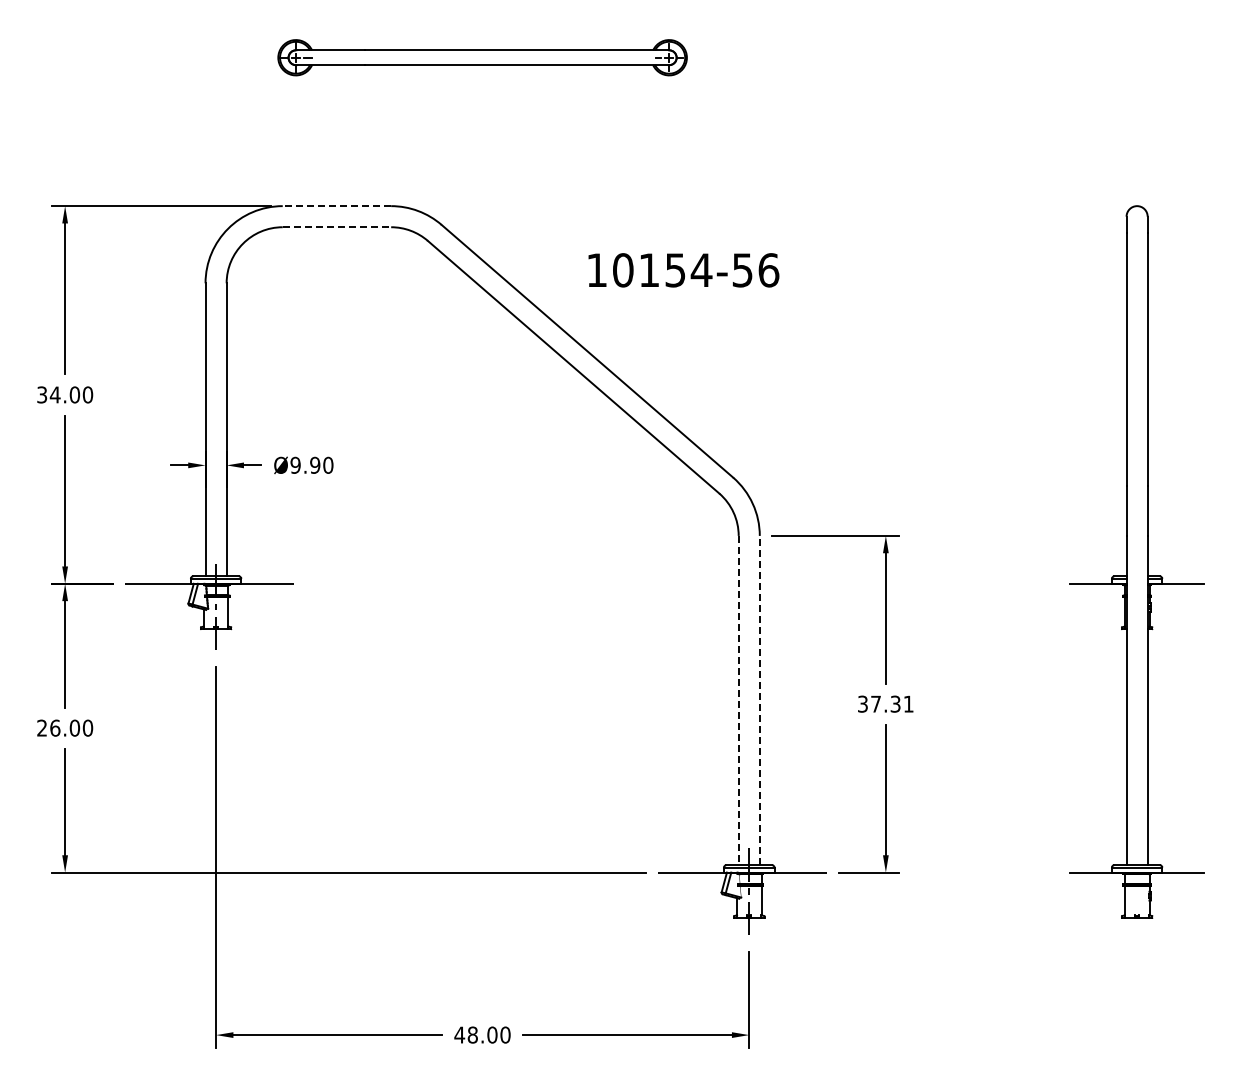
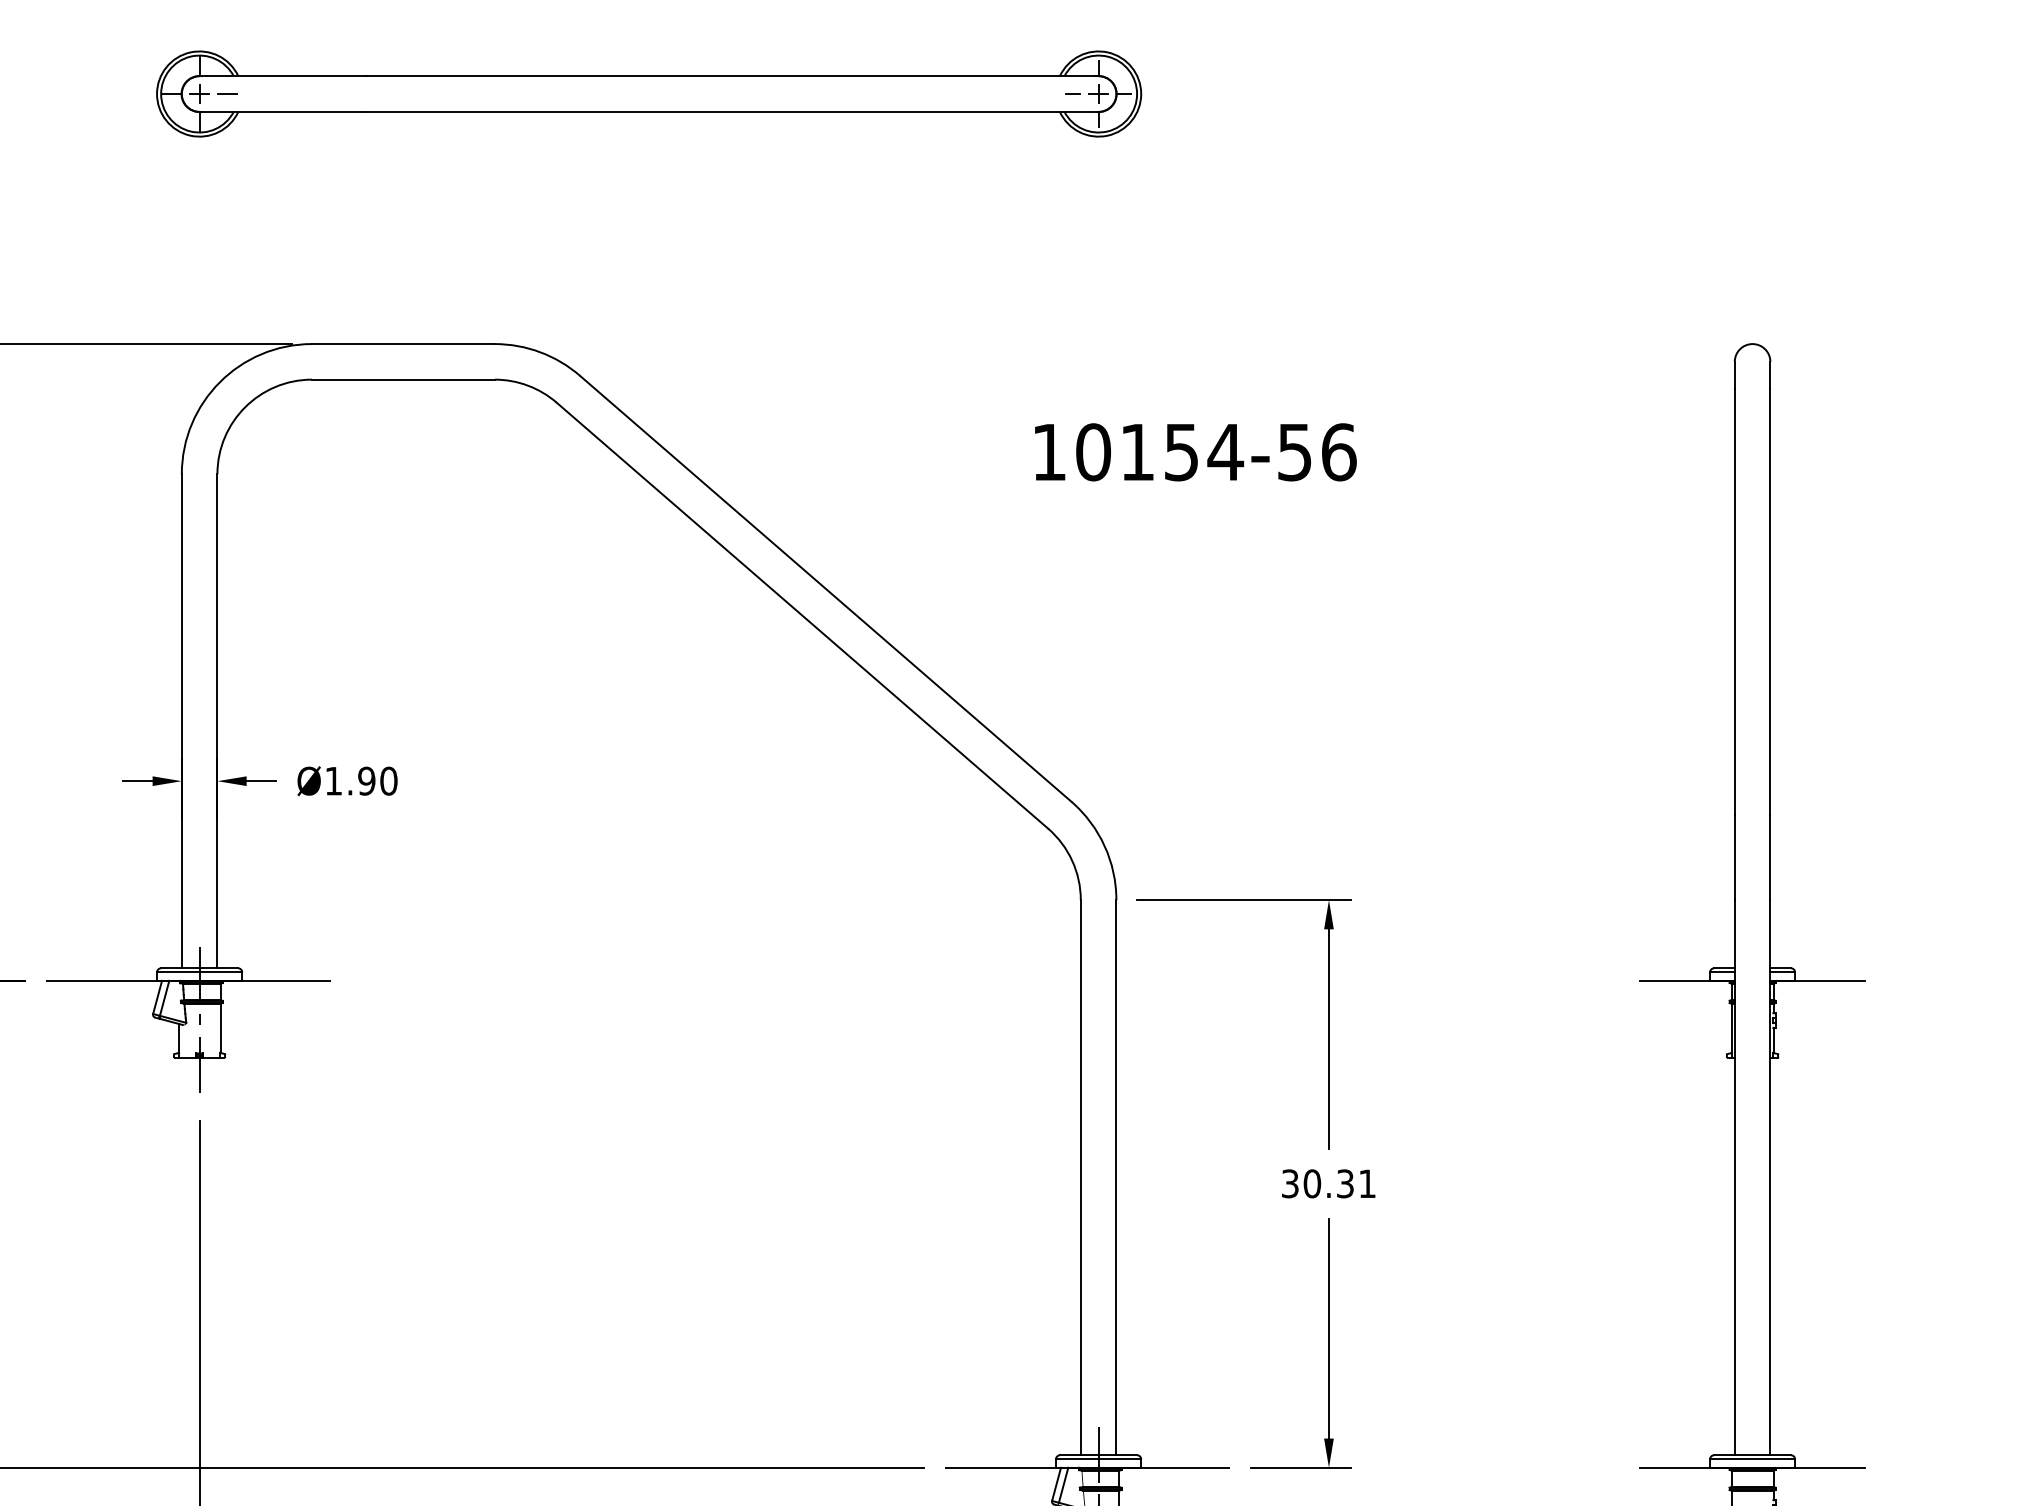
part: (482, 57) -> (648, 93), size x1.43
line: (336, 206) -> (402, 344), dashed -> solid
line: (337, 227) -> (404, 380), dashed -> solid
text: (683, 270) -> (1195, 452), moved
text: (295, 464) -> (333, 779), Ø9.90 -> Ø1.90
line: (738, 700) -> (1080, 1177), dashed -> solid
line: (759, 700) -> (1115, 1177), dashed -> solid
text: (876, 703) -> (1313, 1182), 37.31 -> 30.31

